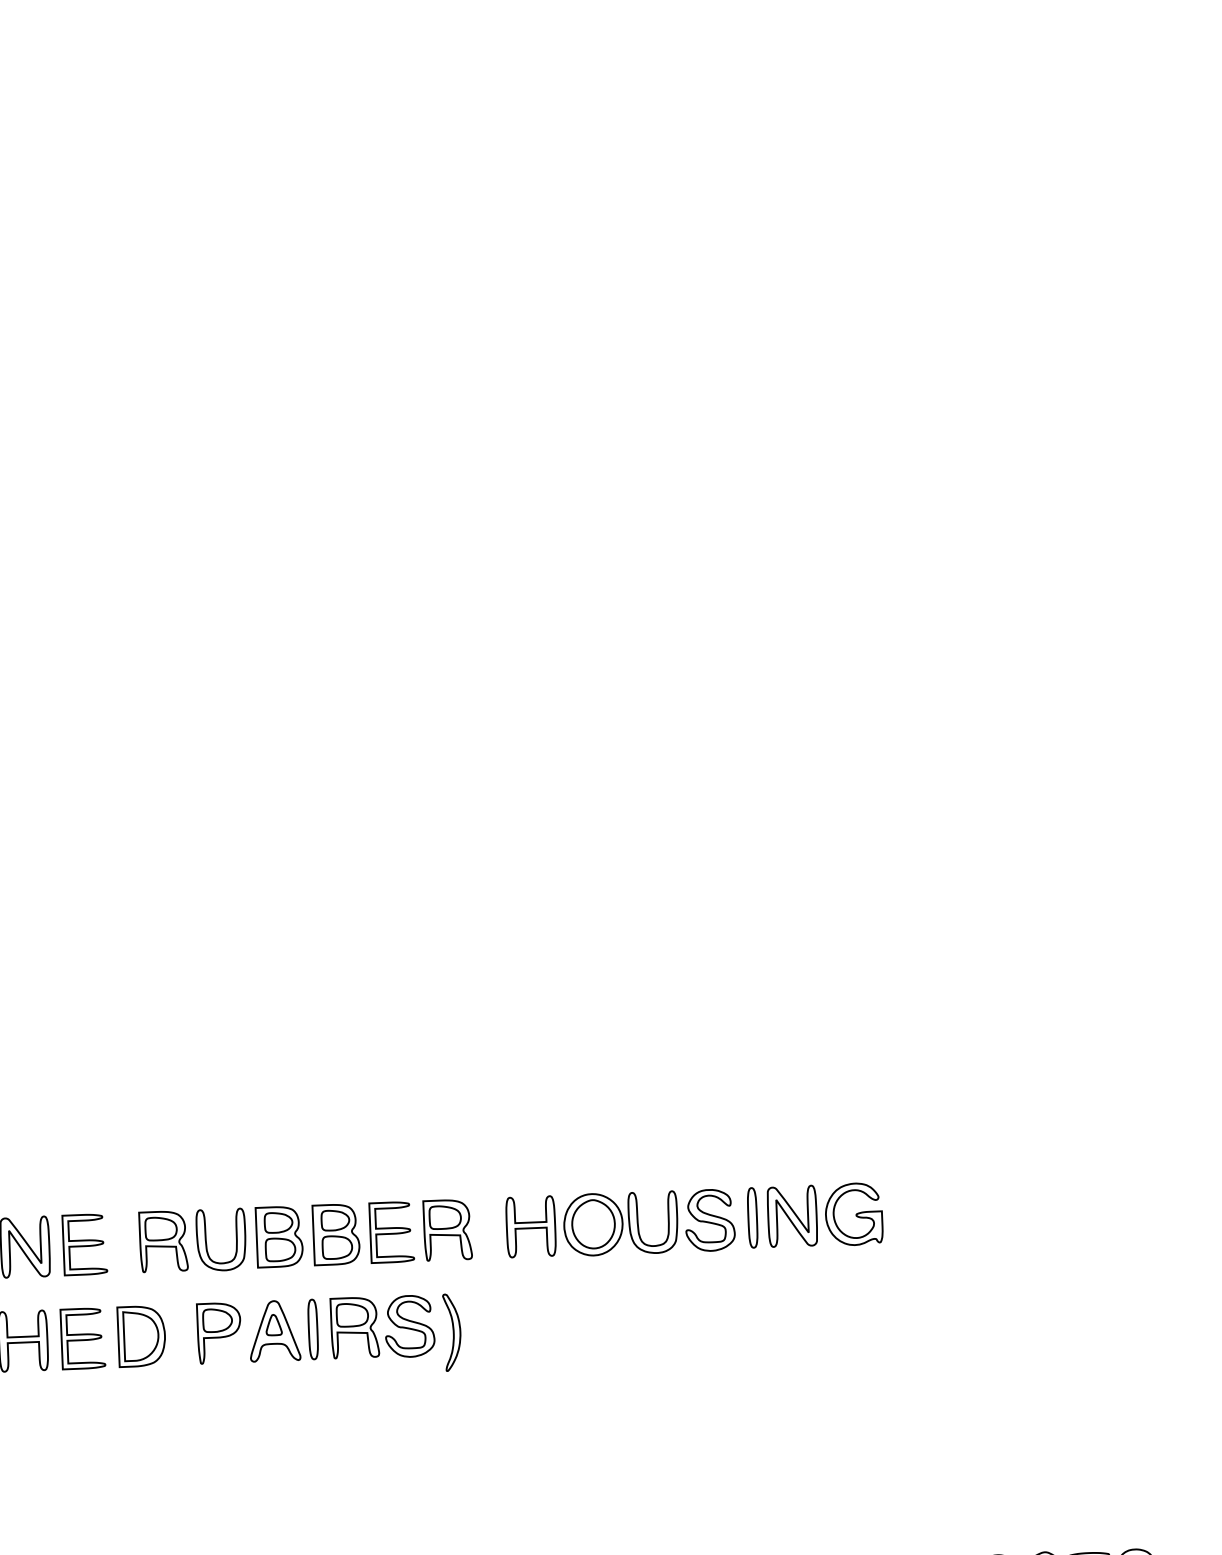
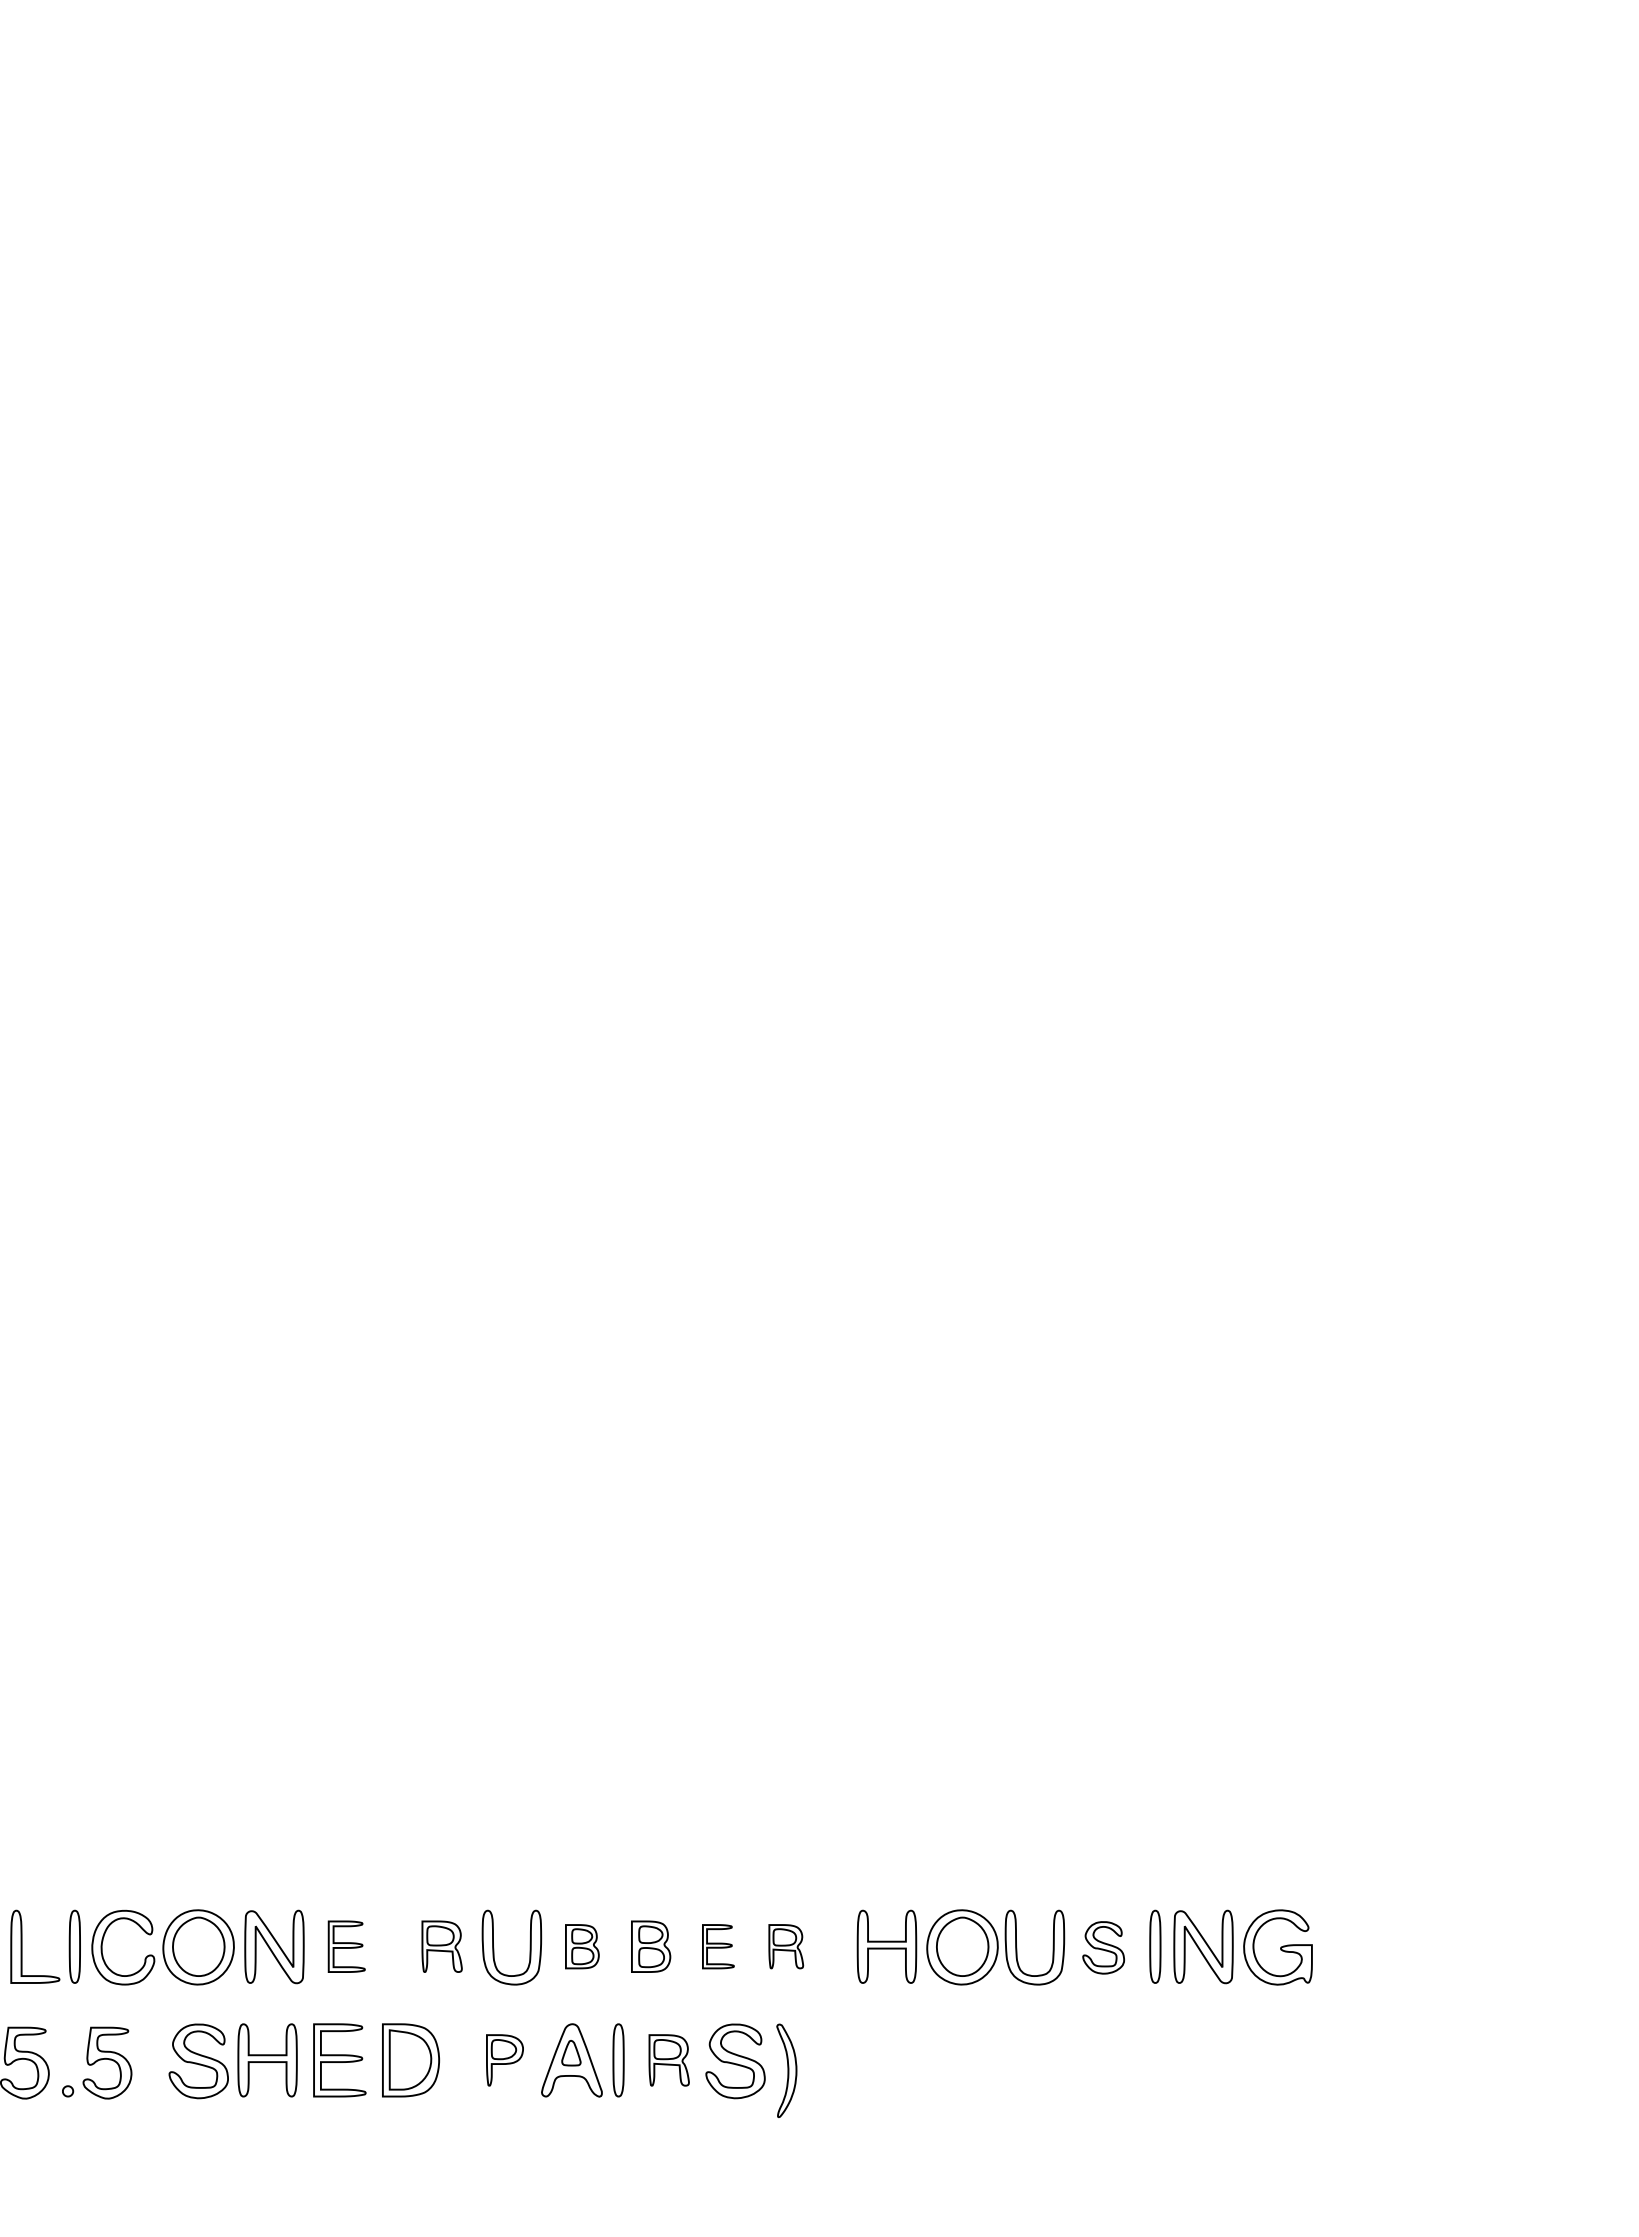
part: (709, 1220) -> (1103, 1947), size x0.7
part: (448, 1229) -> (786, 1946), size x0.6
part: (391, 1232) -> (718, 1946), size x0.6
part: (335, 1234) -> (650, 1946), size x0.7
part: (279, 1236) -> (582, 1946), size x0.6
part: (163, 1241) -> (442, 1946), size x0.7
part: (84, 1244) -> (346, 1946), size x0.7
part: (355, 1327) -> (669, 2060), size x0.7
part: (218, 1333) -> (504, 2060), size x0.7

